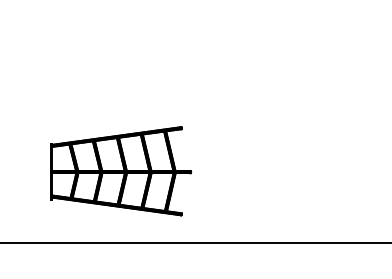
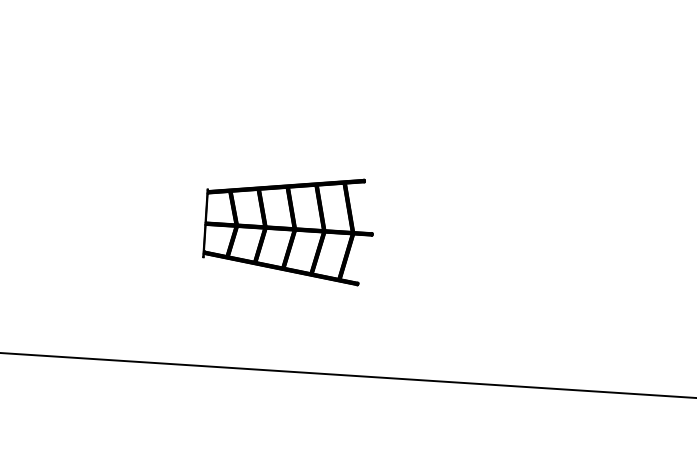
part: (121, 171) -> (289, 228), size x0.6

